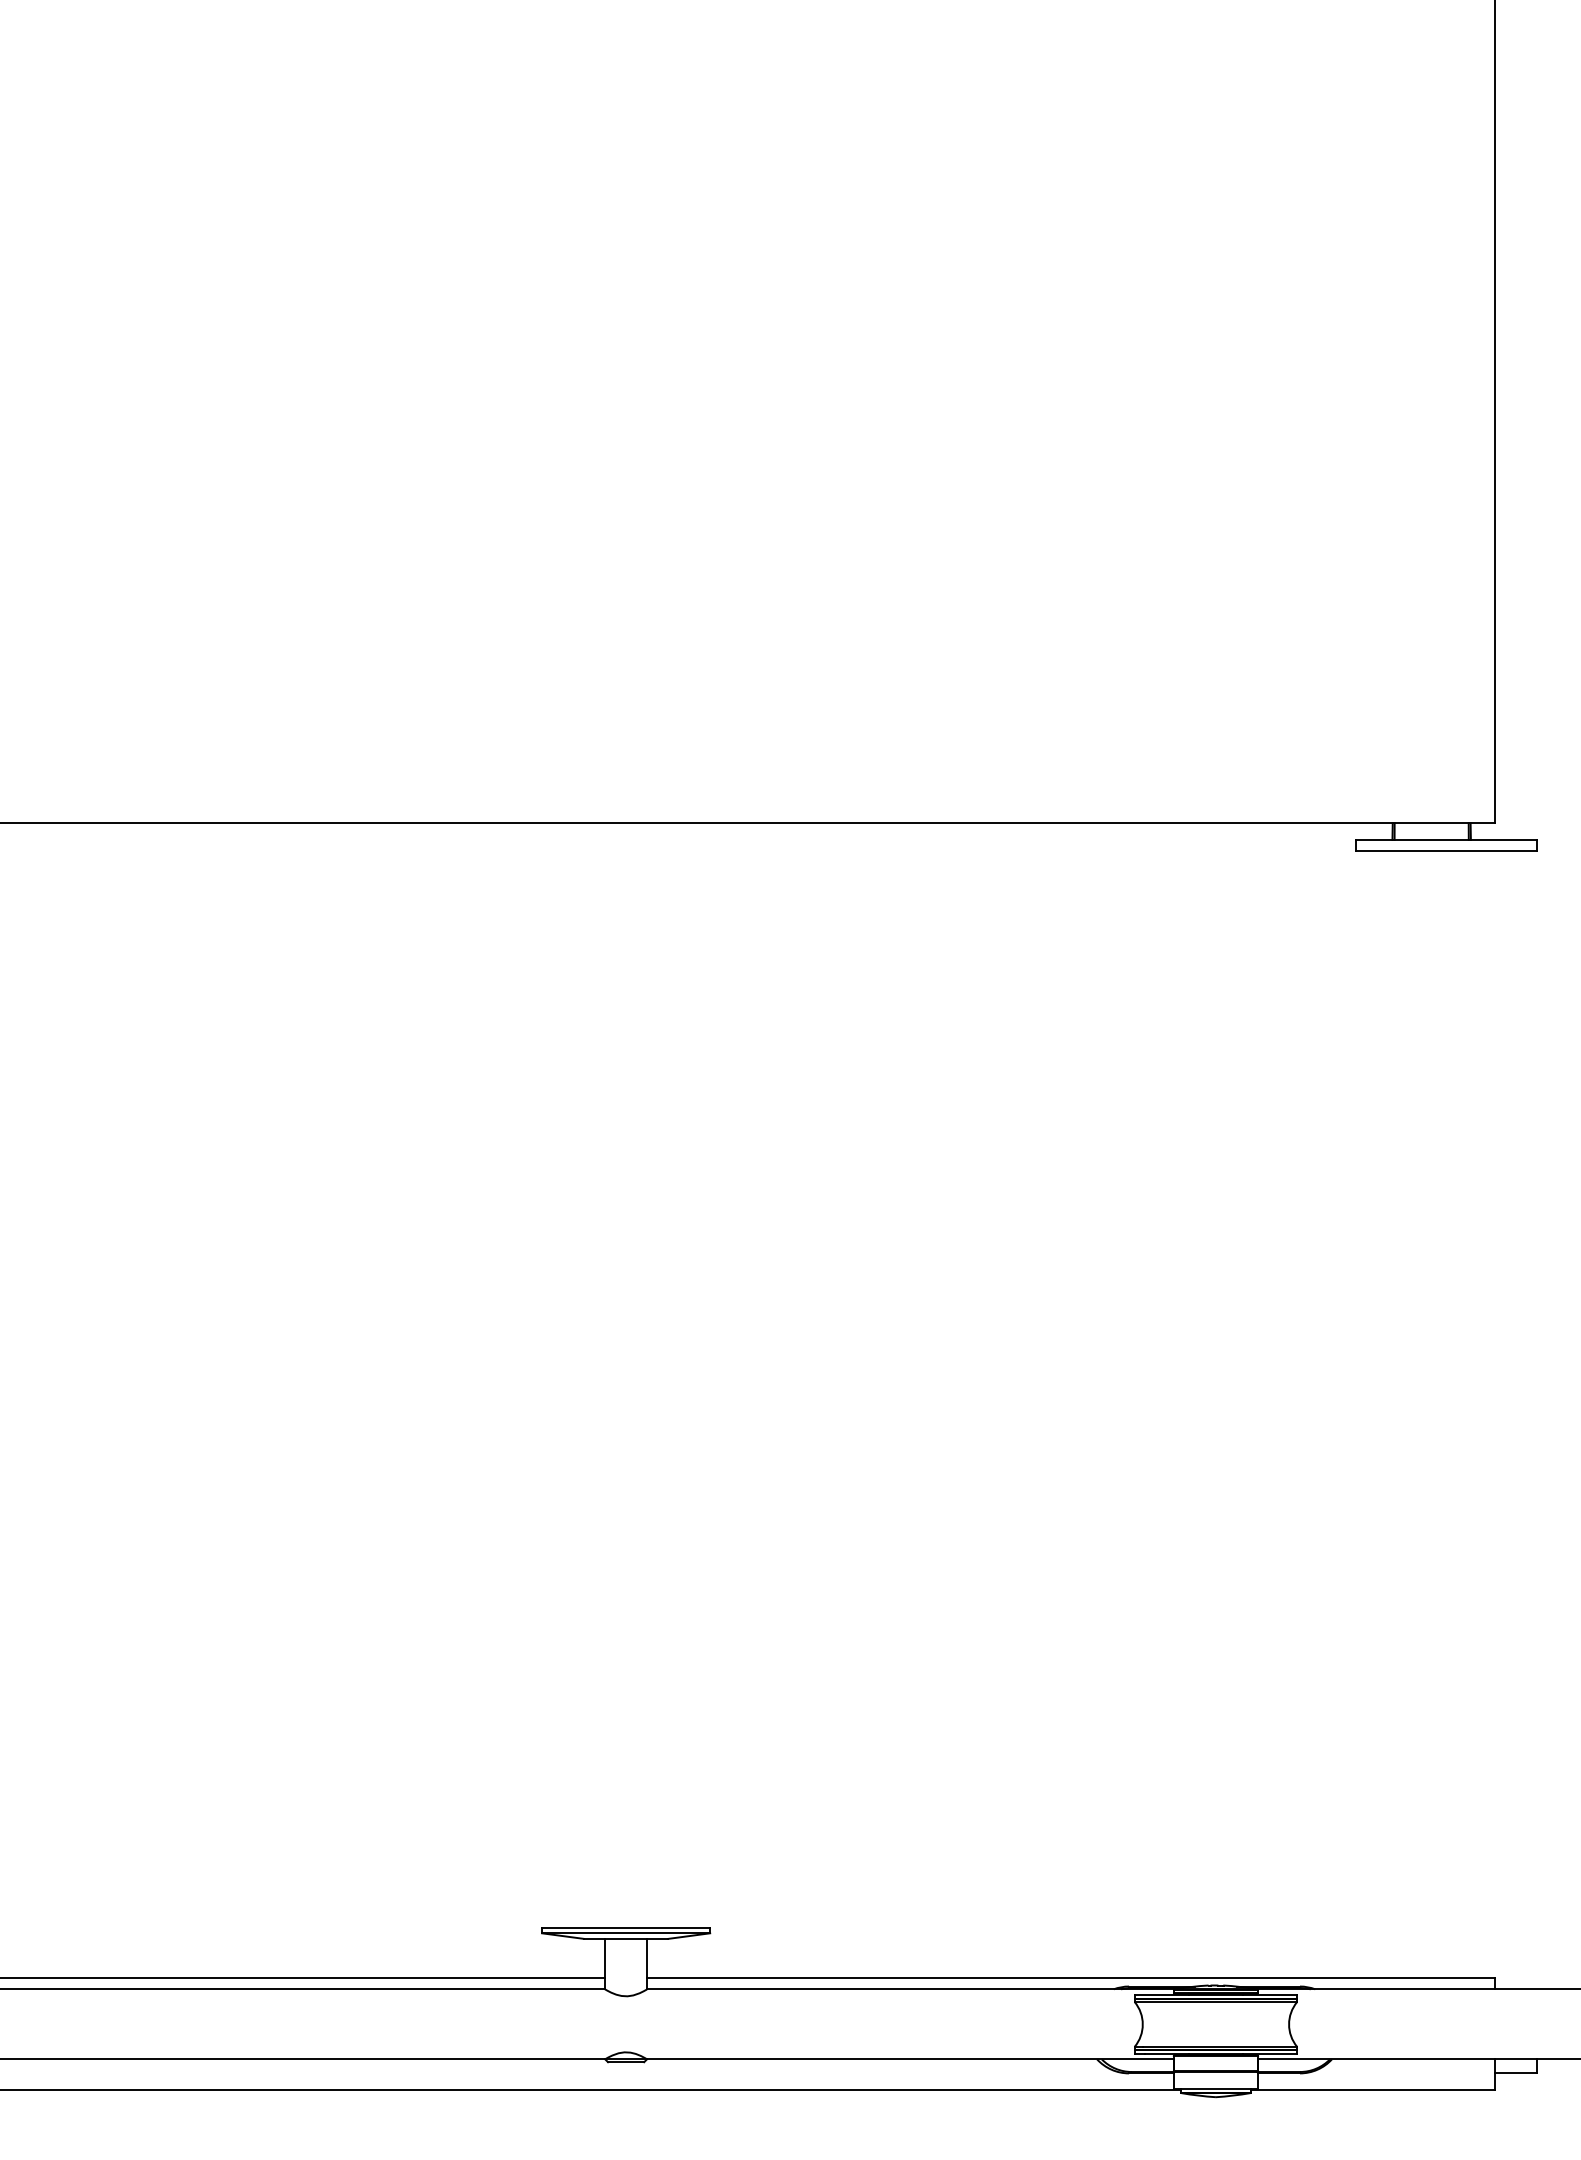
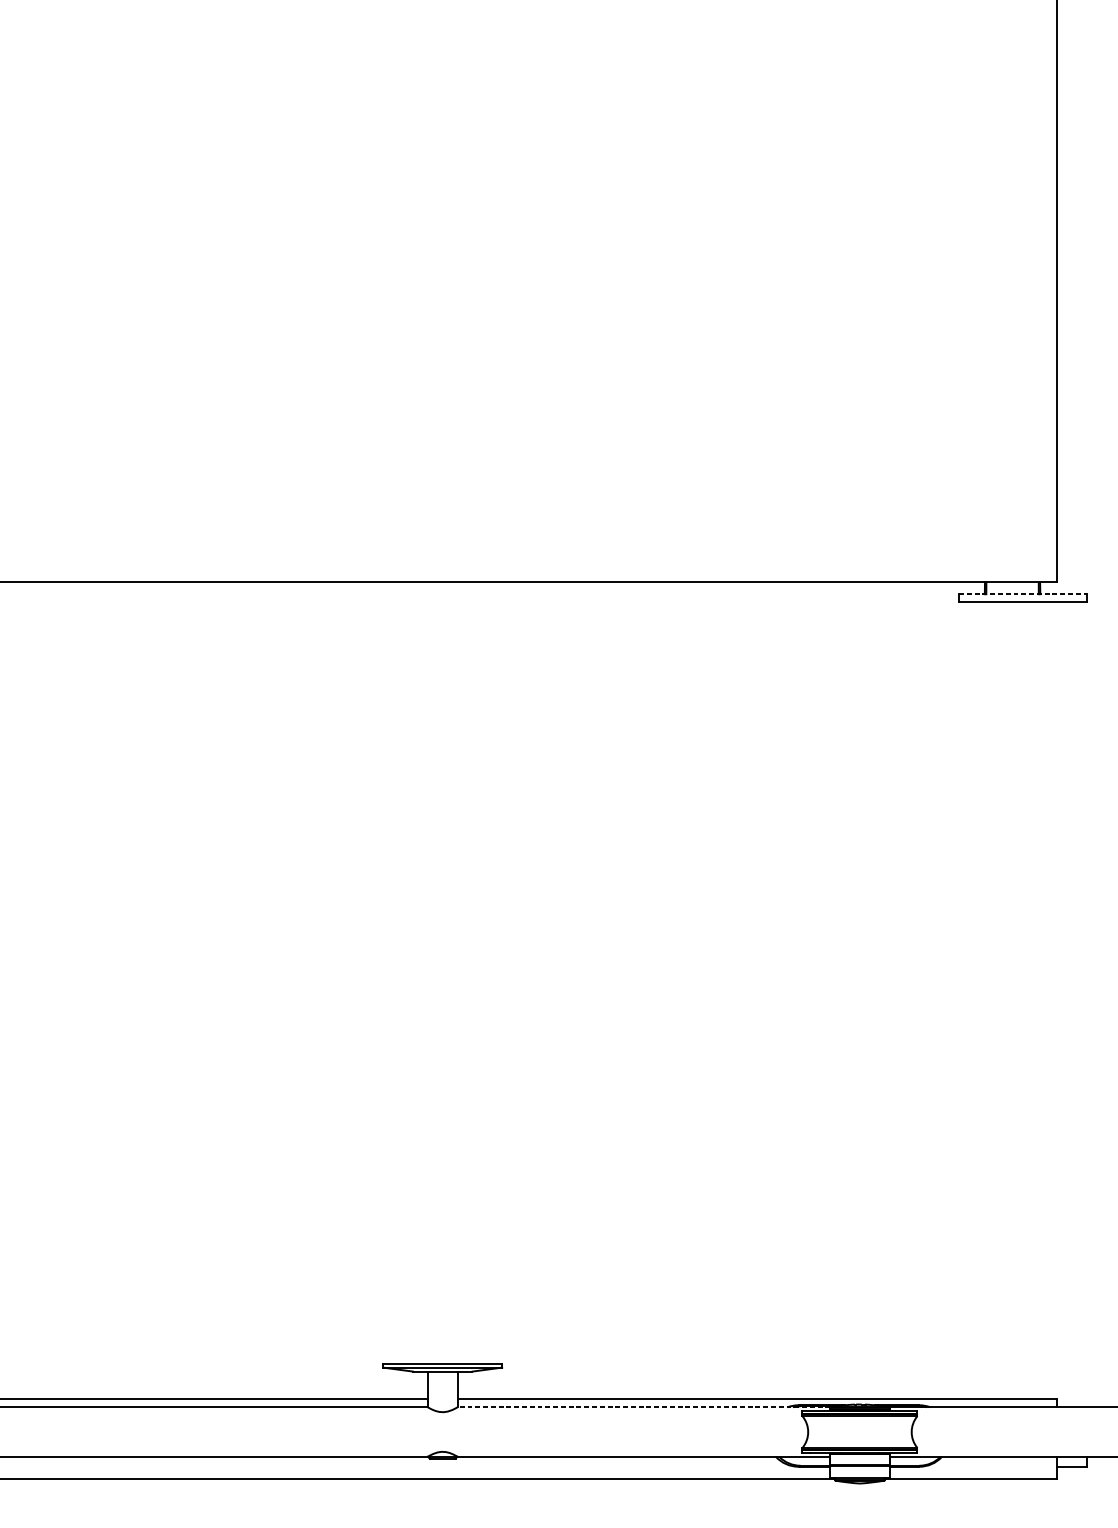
line: (1446, 840) -> (1023, 594), solid -> dashed
line: (910, 1989) -> (643, 1407), solid -> dashed

